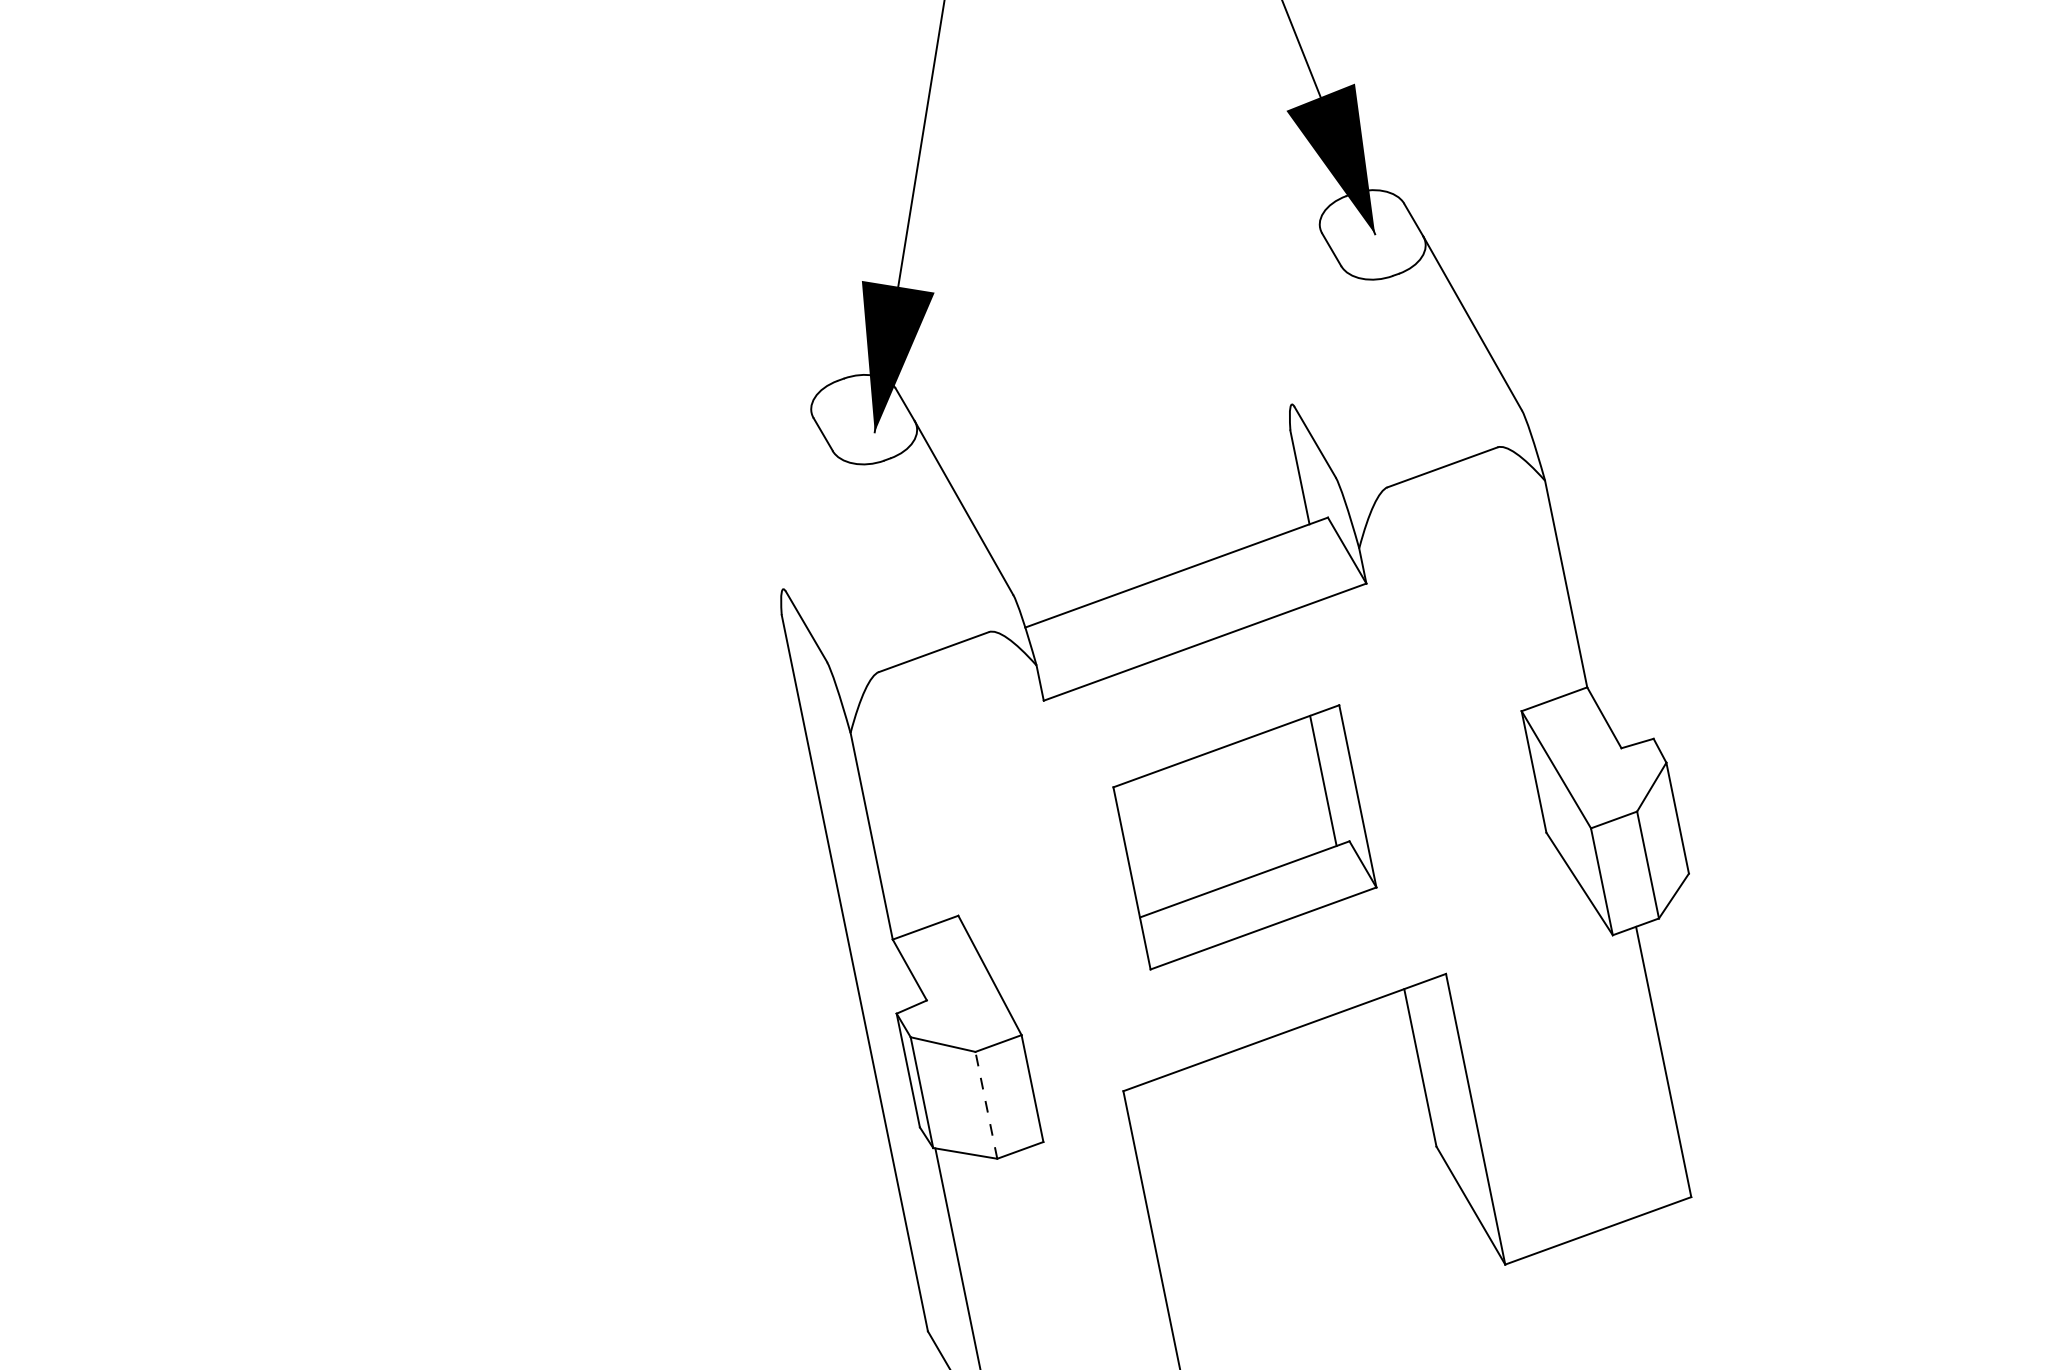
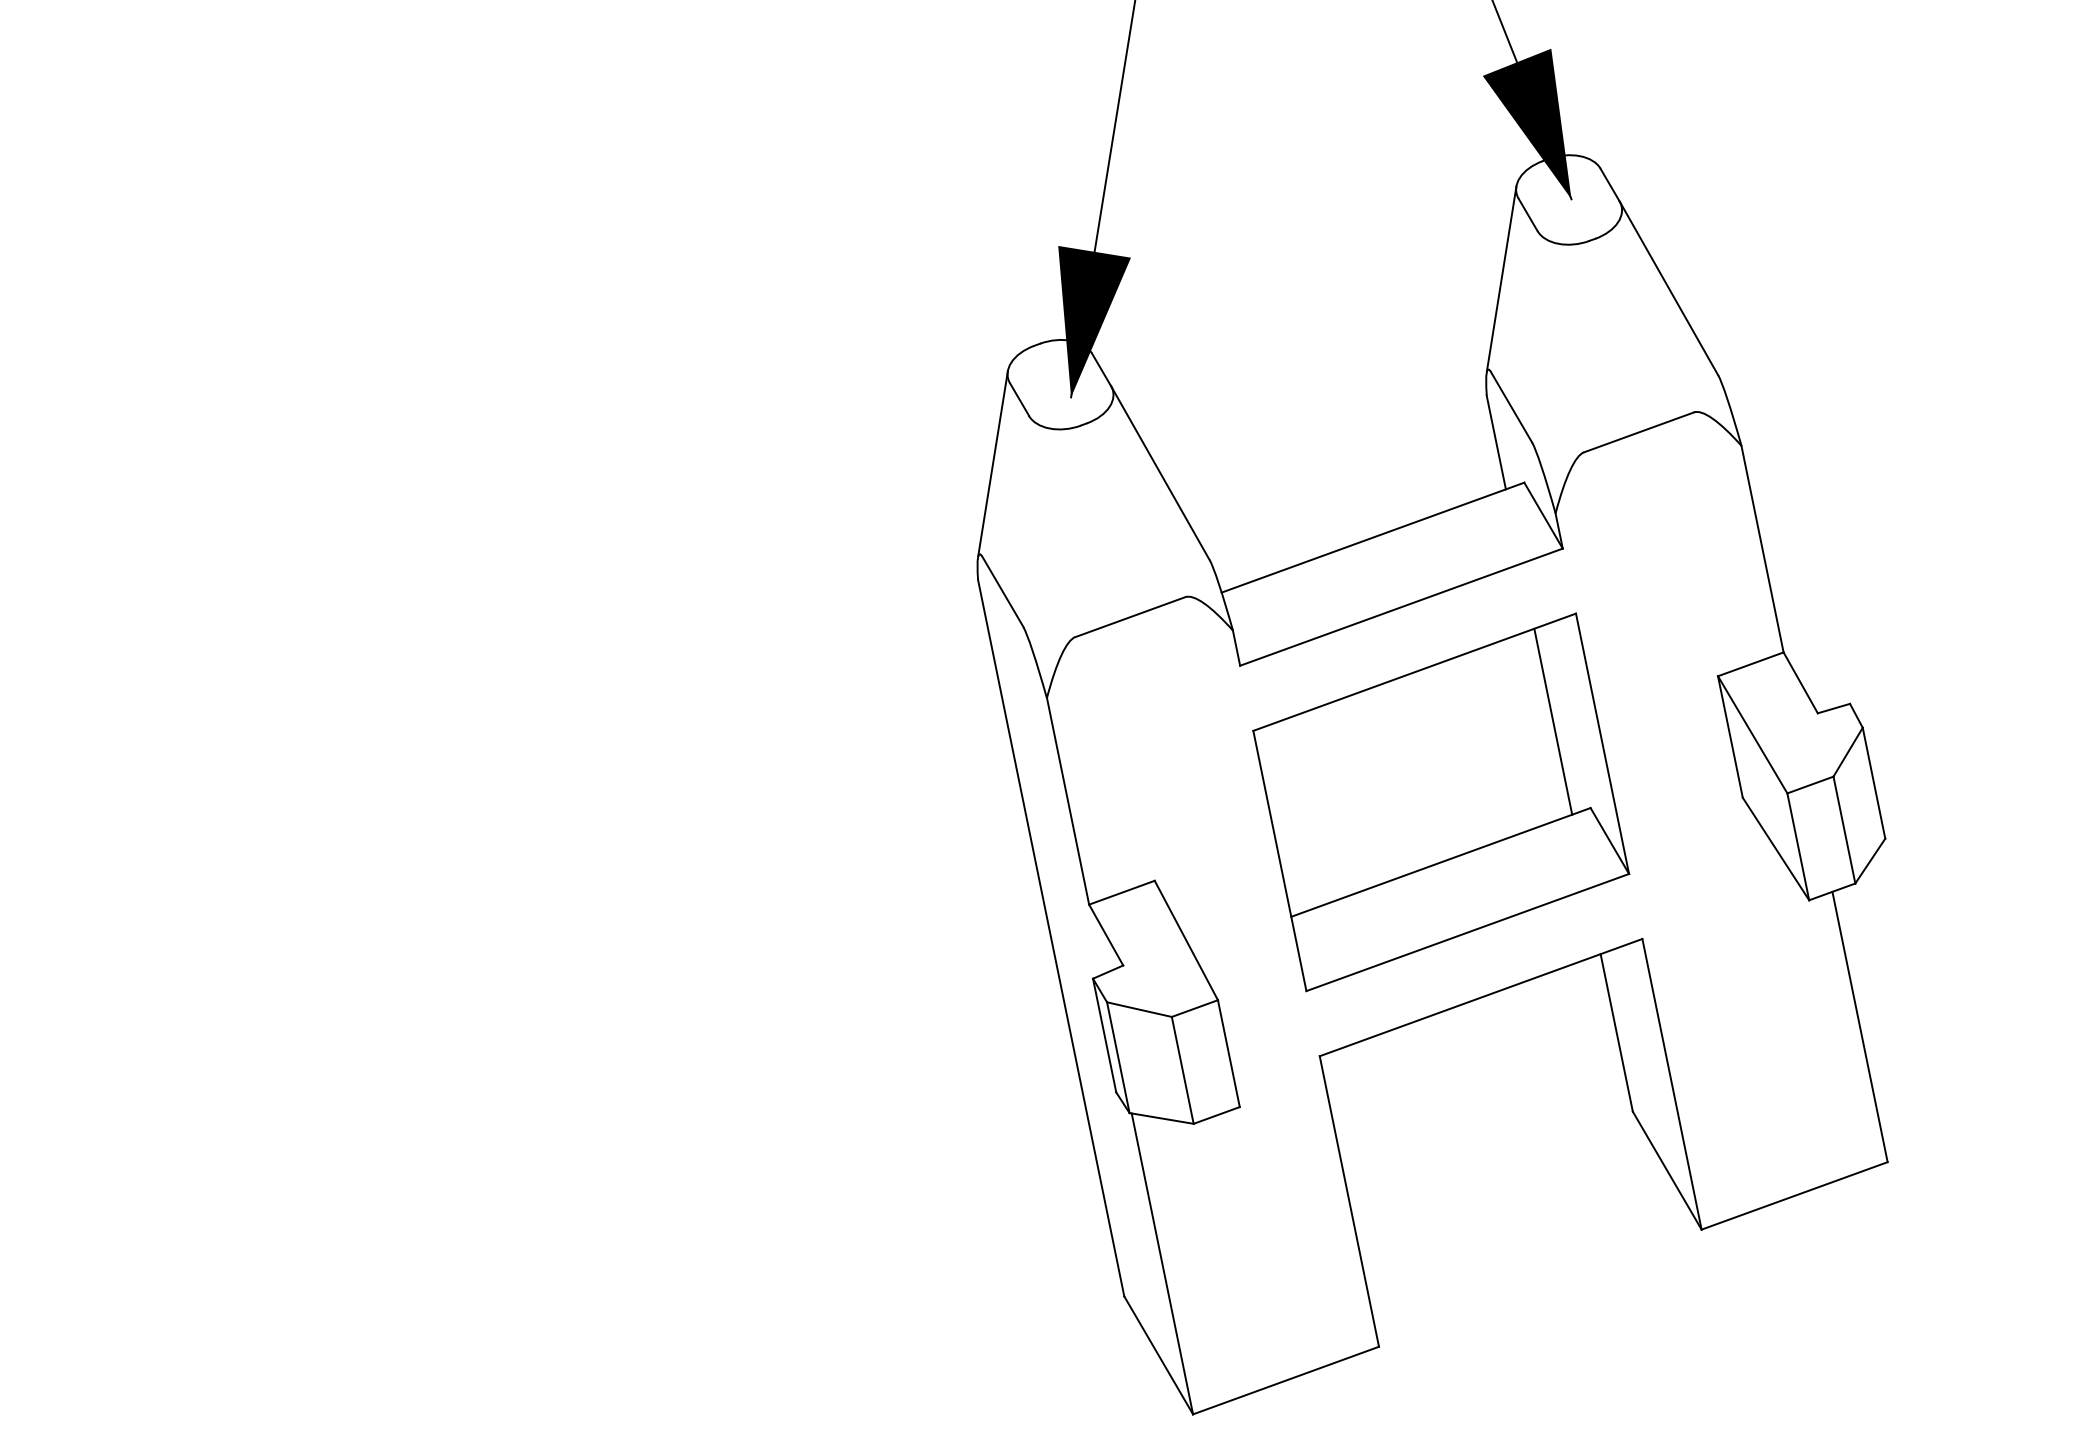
line: (1305, 313) -> (1501, 278), added
line: (796, 498) -> (992, 463), added
part: (1245, 837) -> (1441, 802), size x1.43
line: (986, 1105) -> (1182, 1070), dashed -> solid

